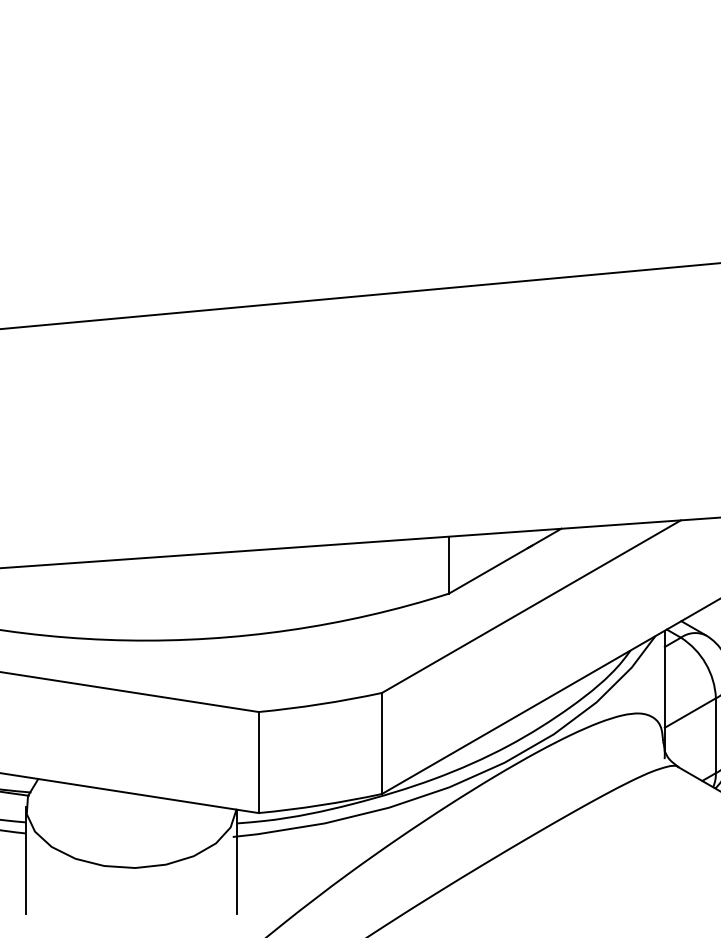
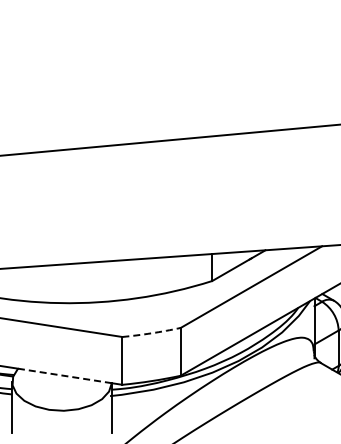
arc: (320, 704) -> (151, 333), solid -> dashed
line: (136, 793) -> (64, 375), solid -> dashed

